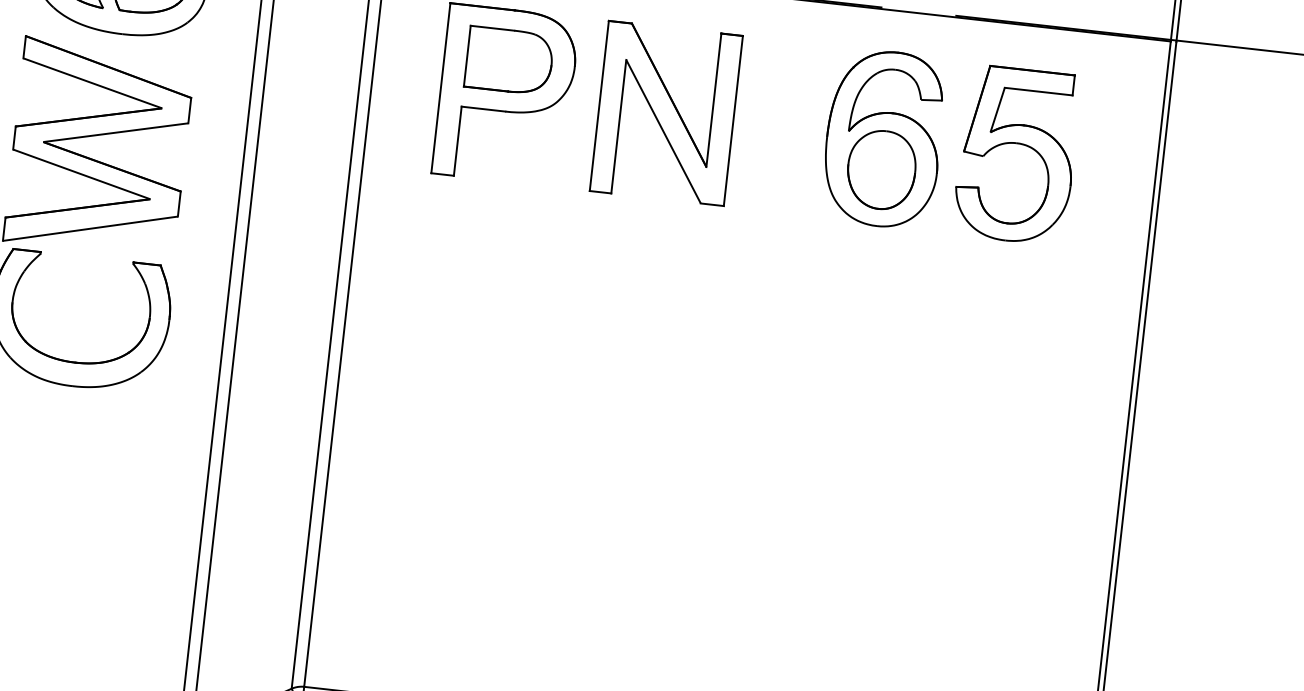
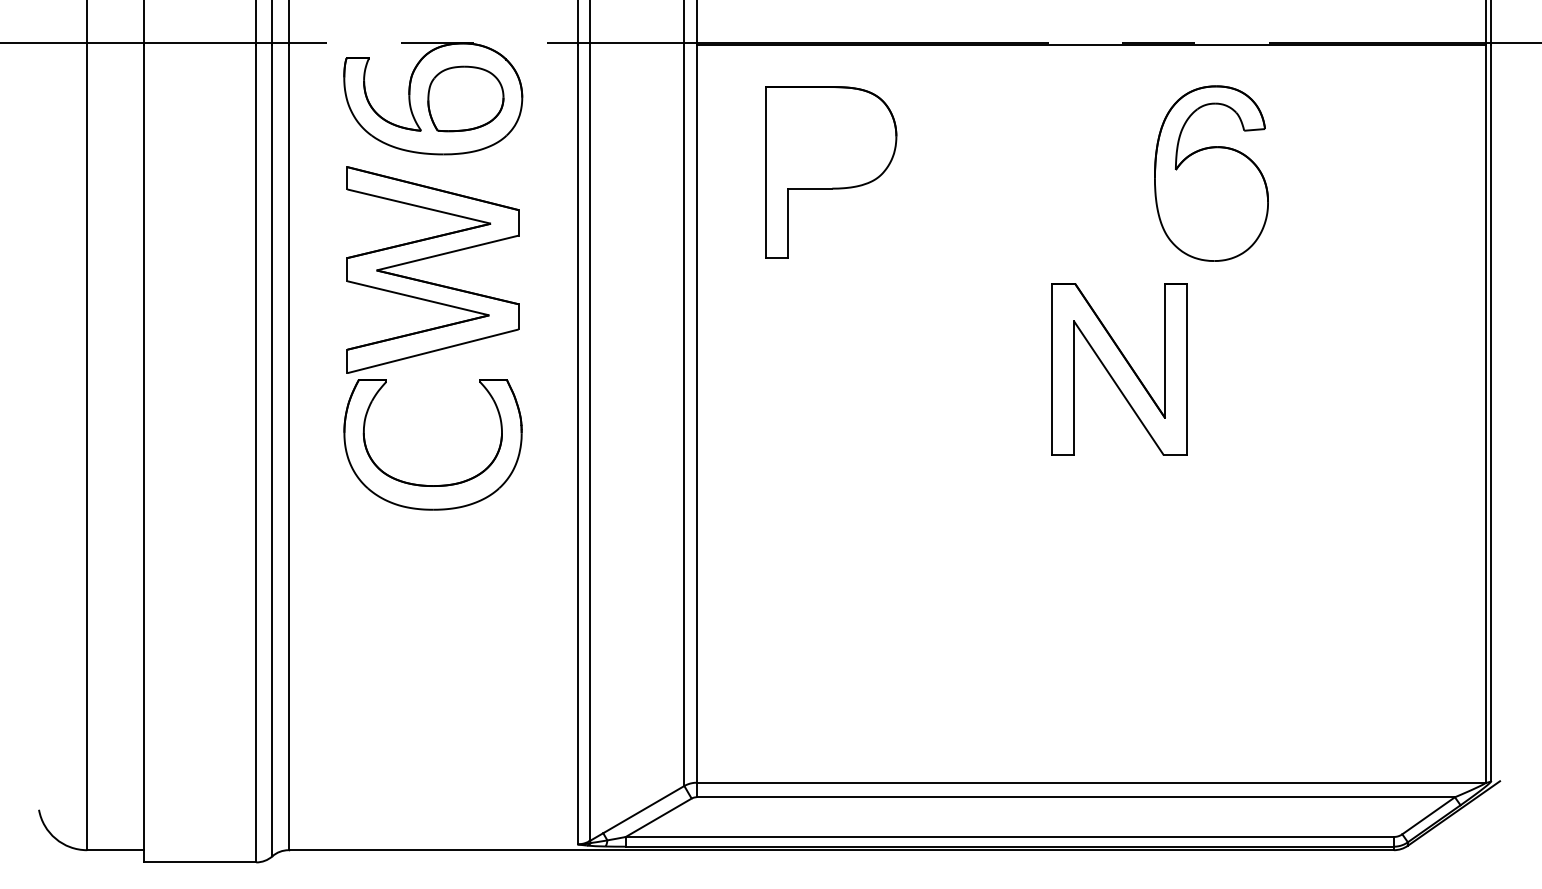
part: (509, 60) -> (830, 137), removed
part: (666, 113) -> (1119, 369), moved
part: (1019, 144) -> (1346, 164), removed
part: (881, 169) -> (1212, 204), removed

